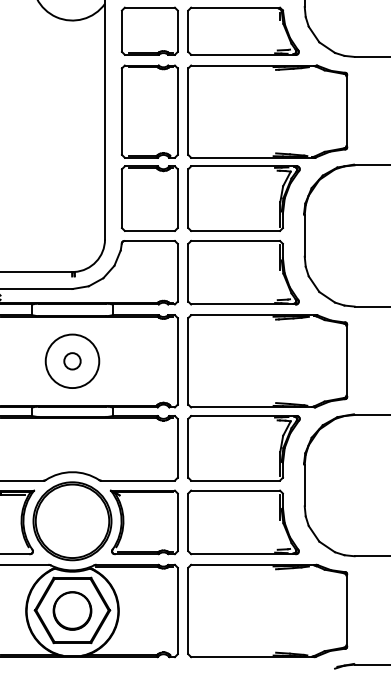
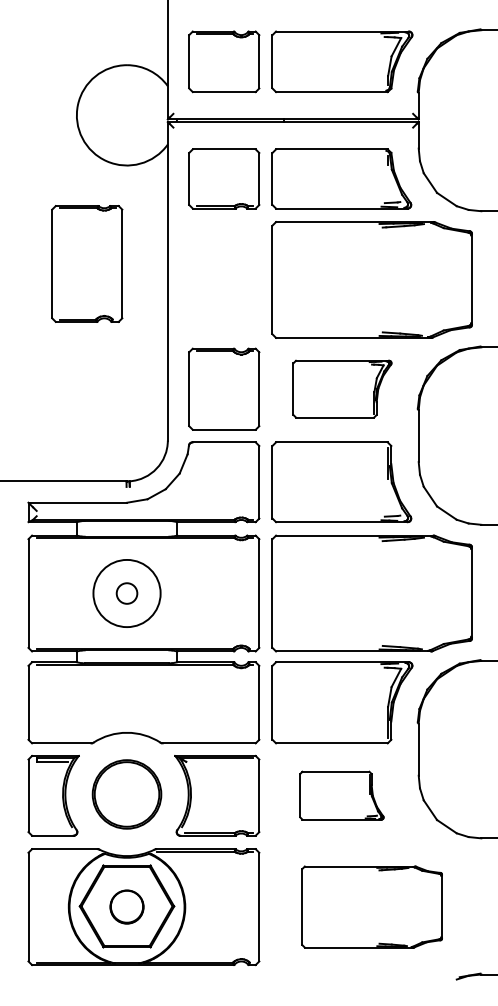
part: (150, 111) -> (87, 263), moved
part: (244, 198) -> (342, 388), size x0.7
part: (72, 521) -> (126, 794), size x0.7
part: (243, 522) -> (341, 795), size x0.6
circle: (72, 610) -> (126, 906), size x0.7
part: (267, 610) -> (371, 906), size x0.7

